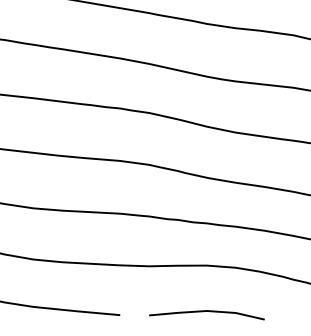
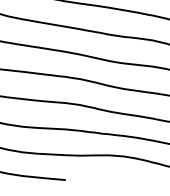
line: (205, 311) -> (108, 178), removed

